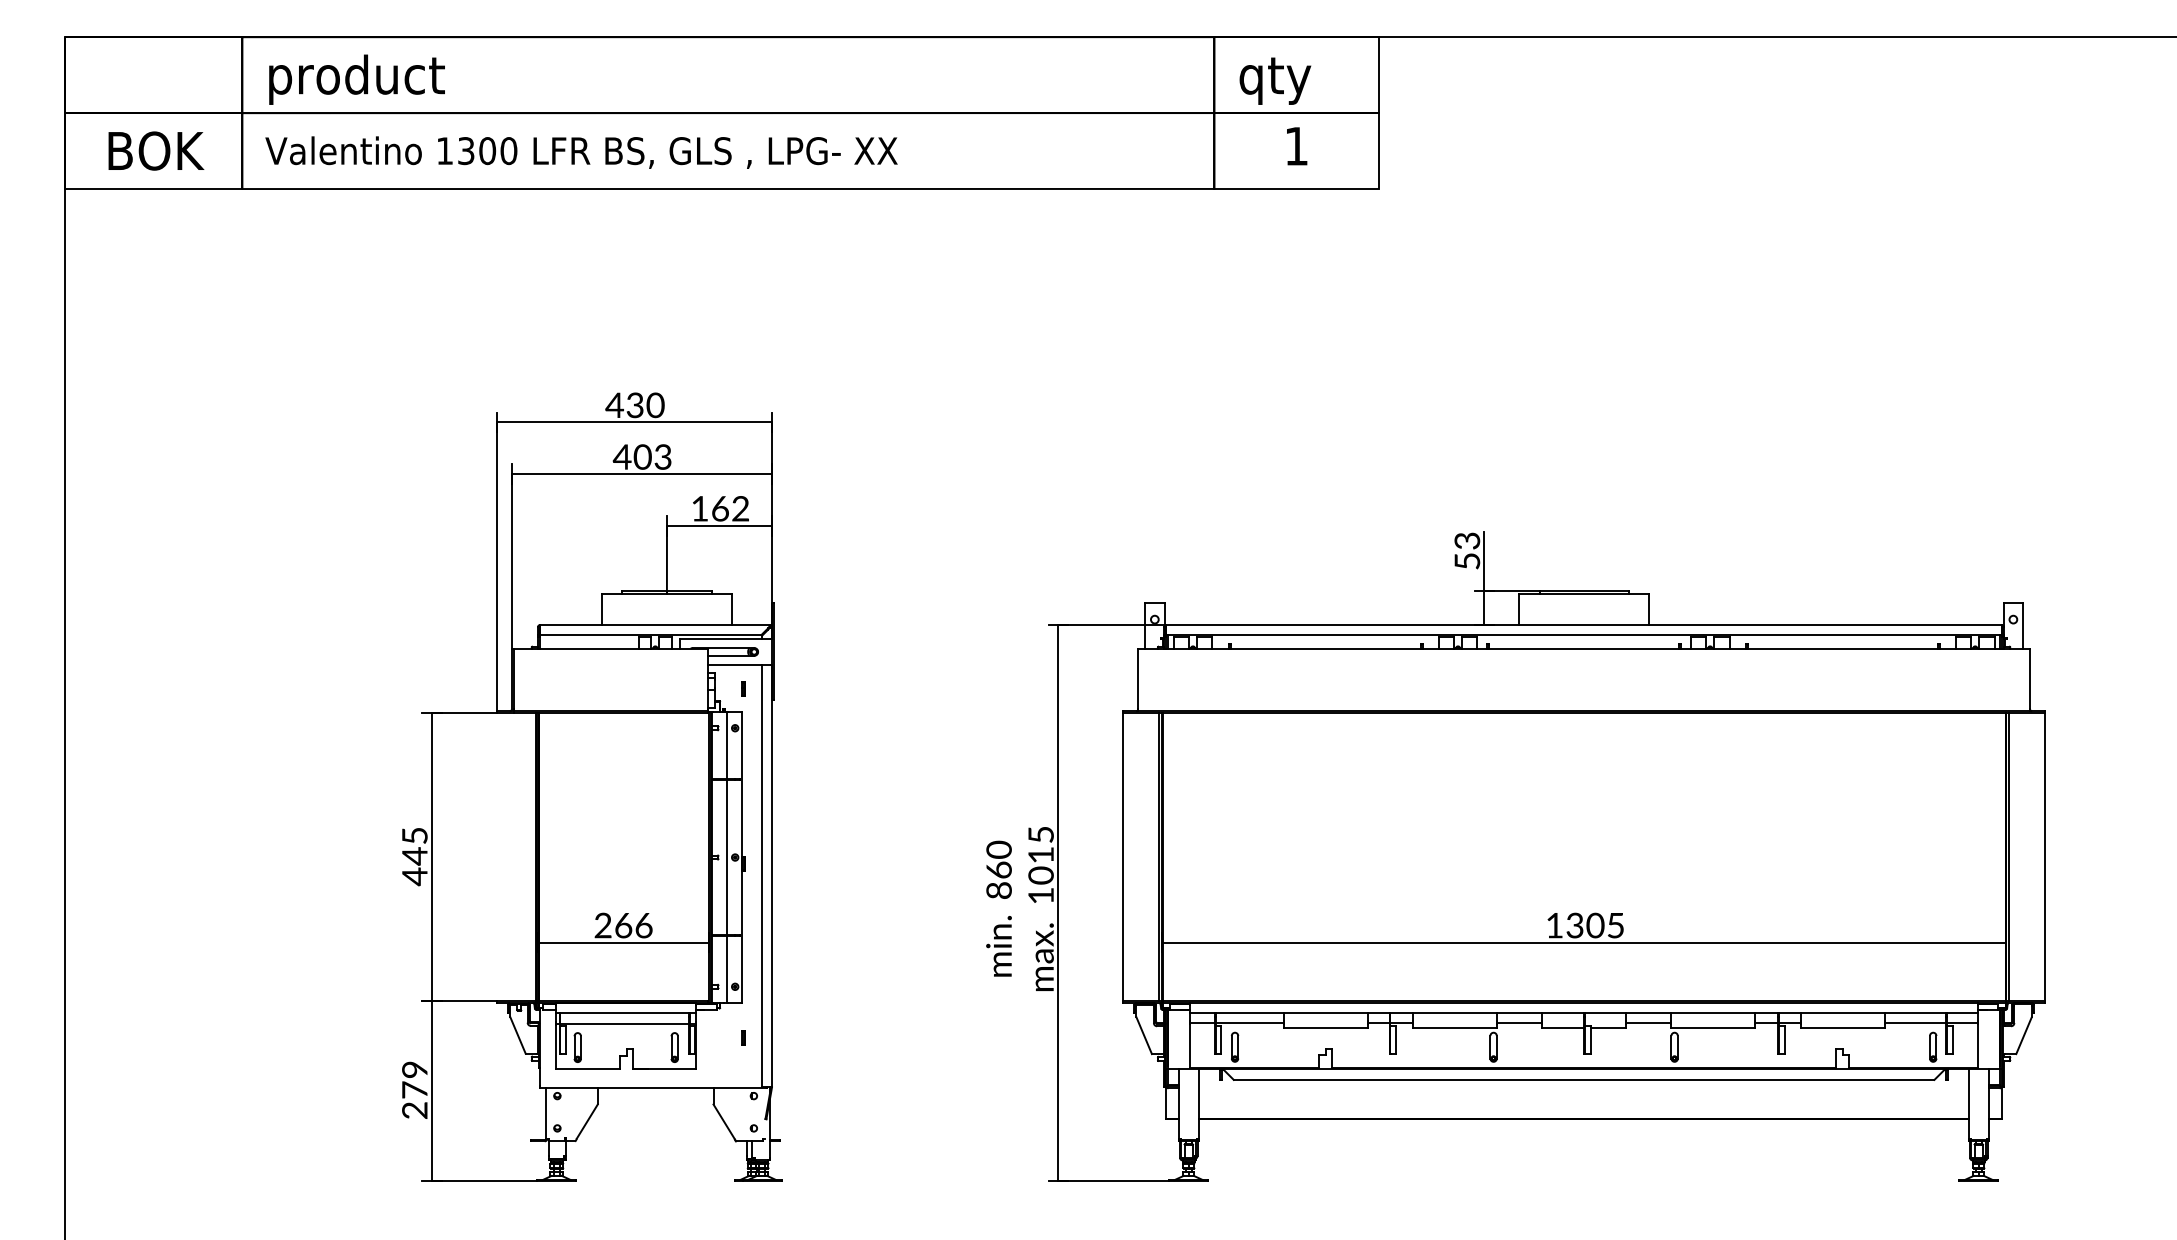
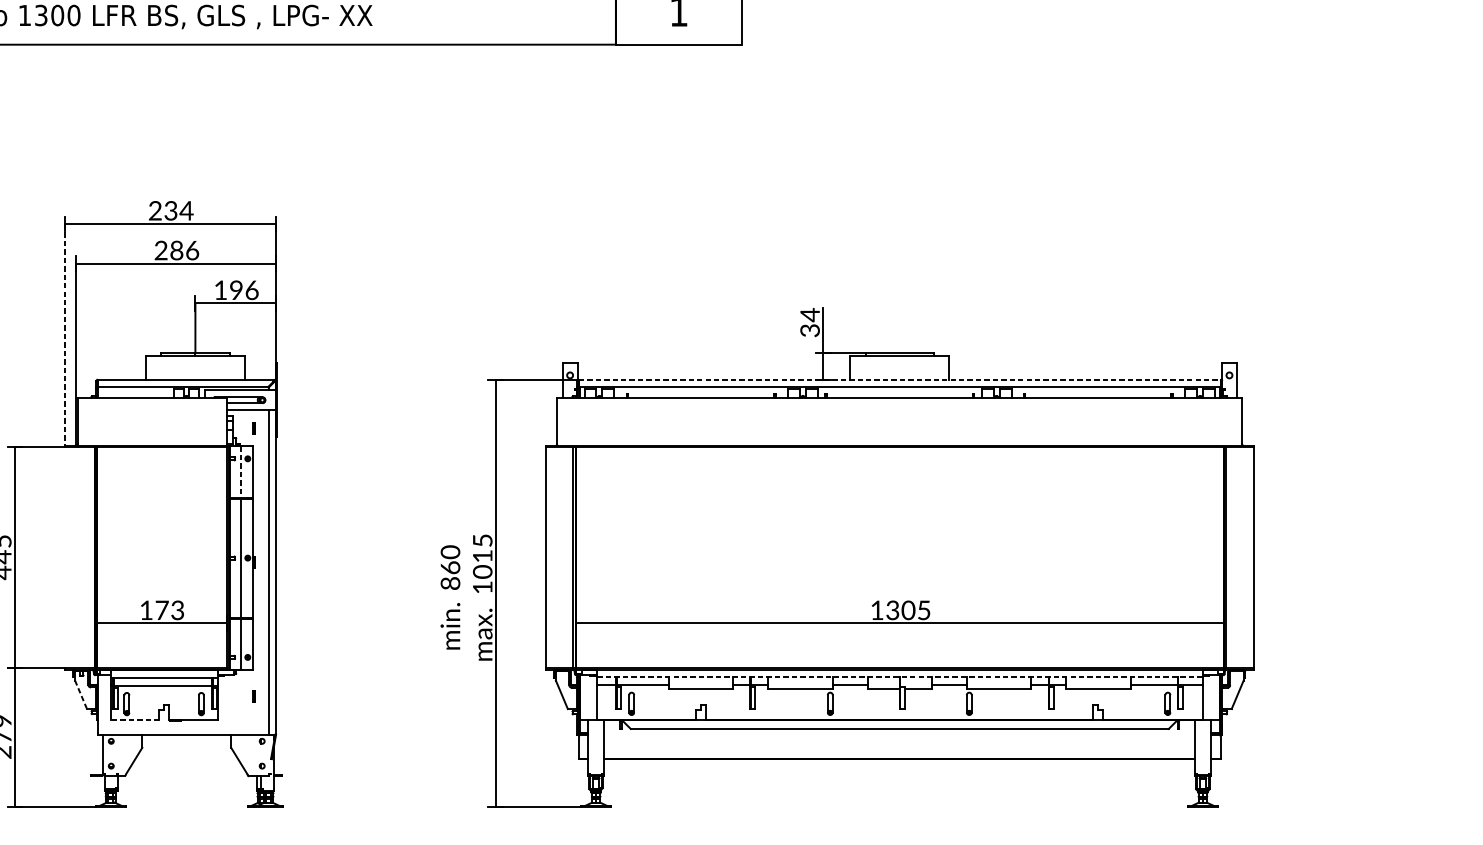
text: (634, 405) -> (170, 210), 430 -> 234
text: (641, 456) -> (175, 250), 403 -> 286
text: (730, 508) -> (244, 290), 162 -> 196
text: (1467, 550) -> (810, 322), 53 -> 34
line: (496, 567) -> (64, 335), solid -> dashed
line: (1584, 625) -> (900, 379), solid -> dashed
line: (726, 745) -> (241, 472), solid -> dashed
text: (623, 925) -> (162, 610), 266 -> 173
line: (1583, 1012) -> (899, 677), solid -> dashed
line: (517, 1035) -> (80, 694), solid -> dashed
line: (588, 1068) -> (135, 720), solid -> dashed

